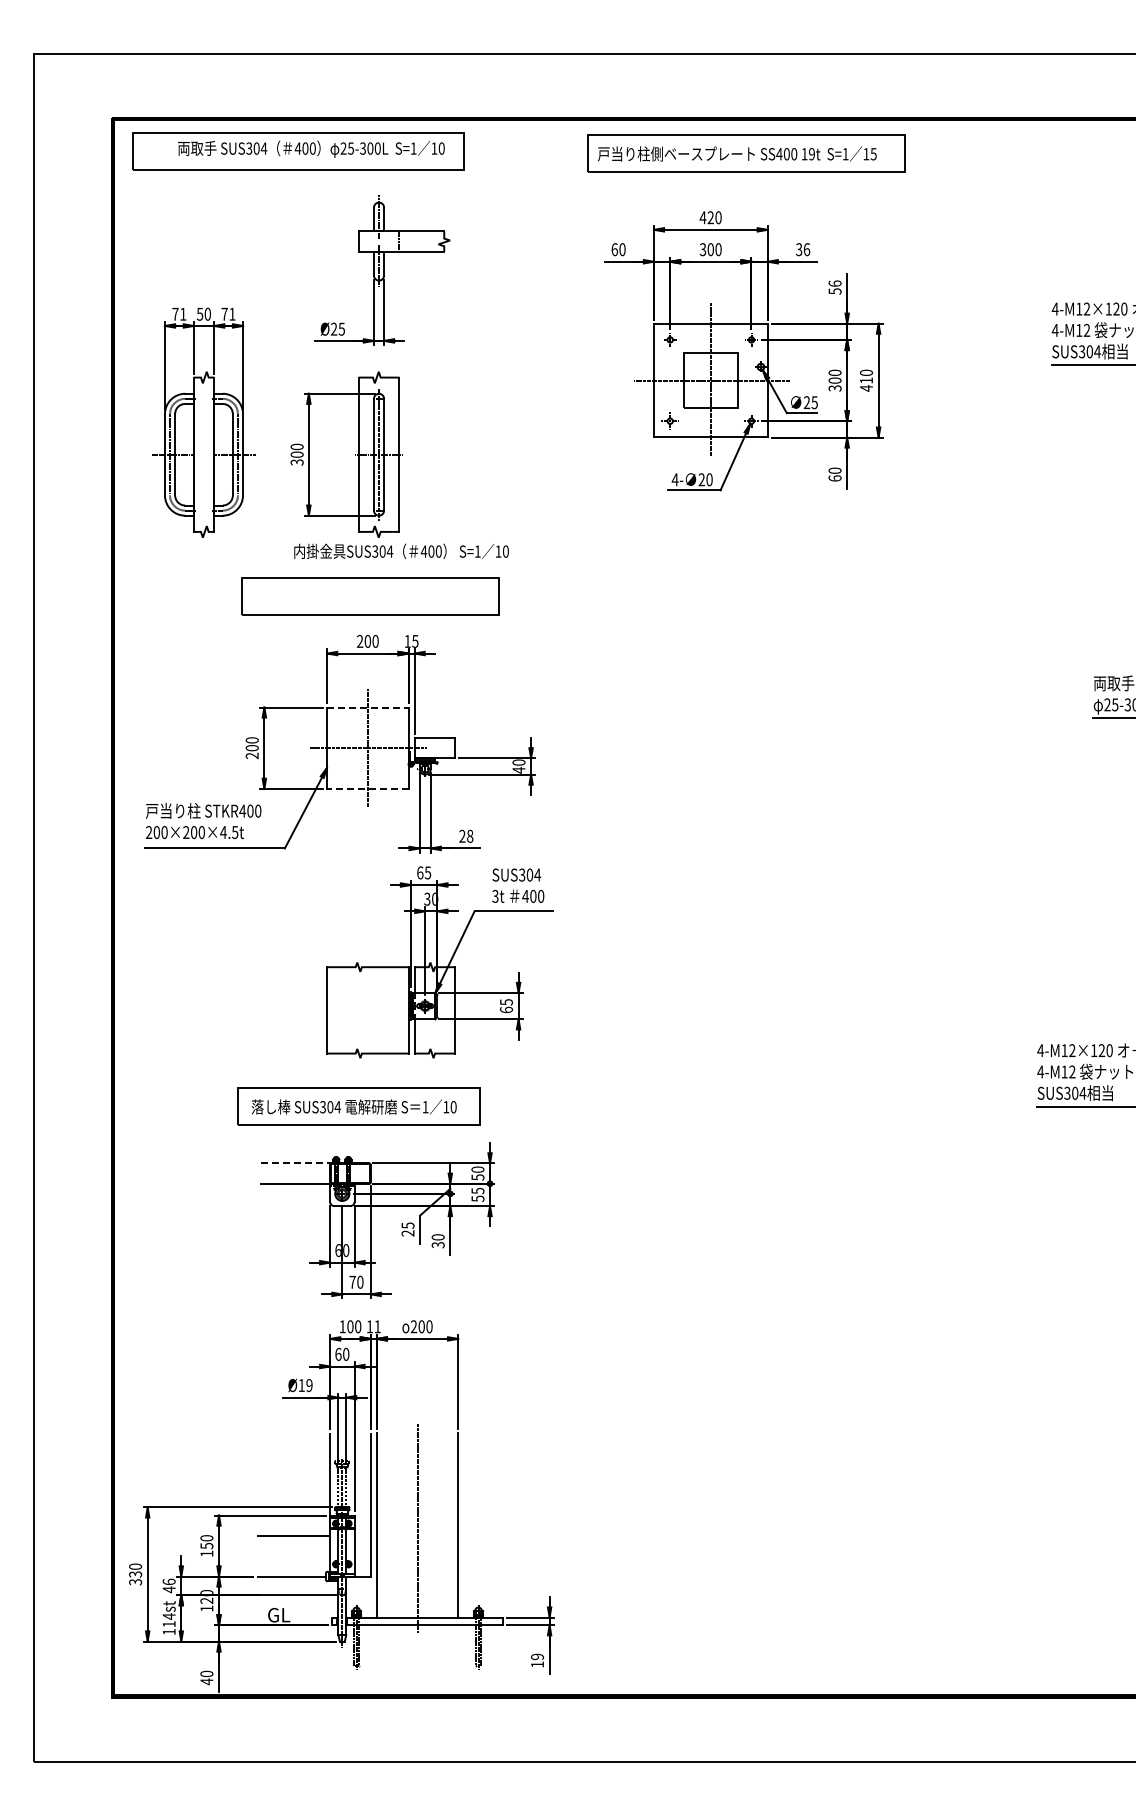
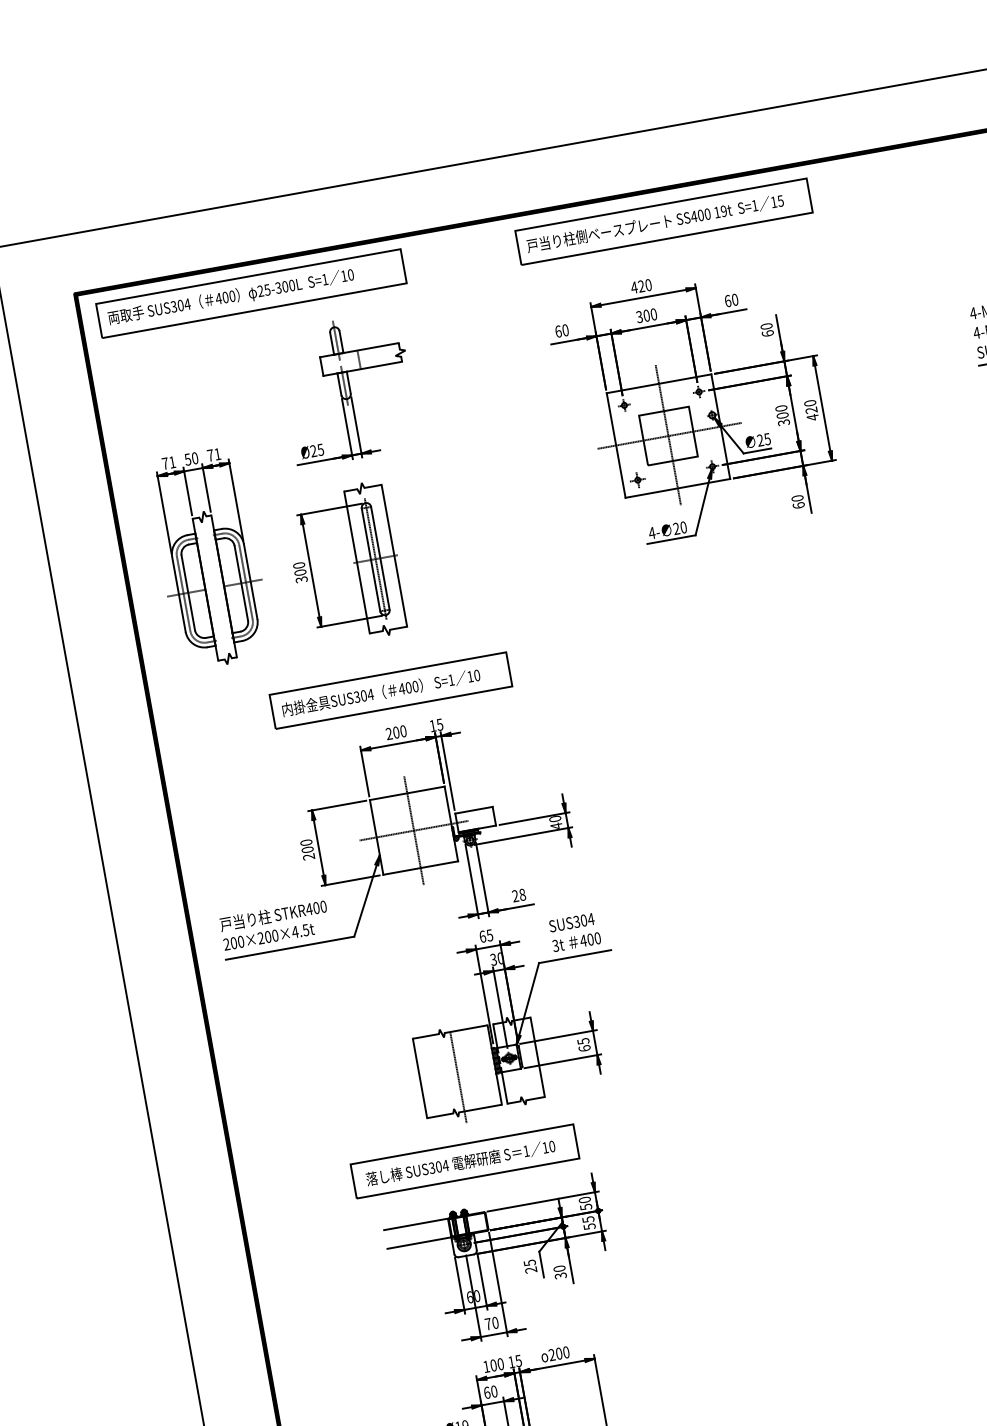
text: (311, 148) -> (231, 296), moved
text: (803, 249) -> (731, 300), 36 -> 60
text: (834, 287) -> (766, 330), 56 -> 60
text: (866, 380) -> (811, 410), 410 -> 420
text: (401, 550) -> (381, 691), moved
line: (367, 707) -> (406, 793), dashed -> solid
line: (367, 788) -> (420, 867), dashed -> solid
line: (367, 1016) -> (458, 1077), added
line: (296, 1163) -> (417, 1224), dashed -> solid
text: (377, 1326) -> (518, 1360), 11 -> 15

